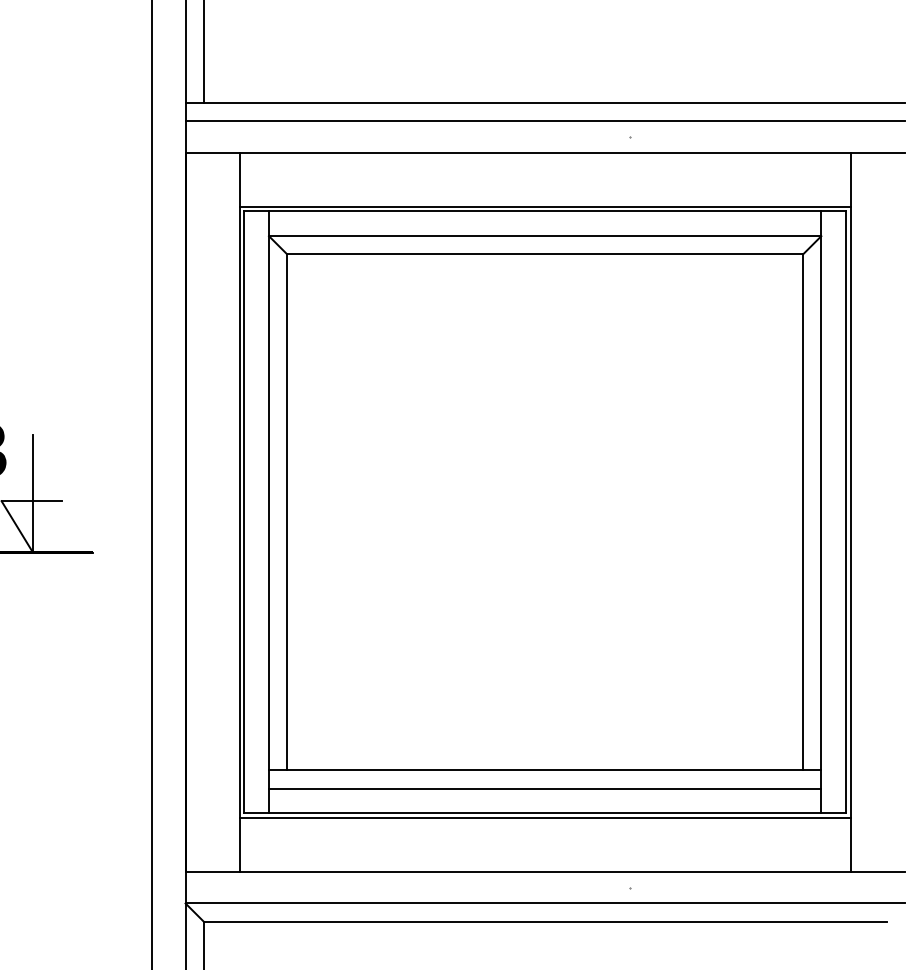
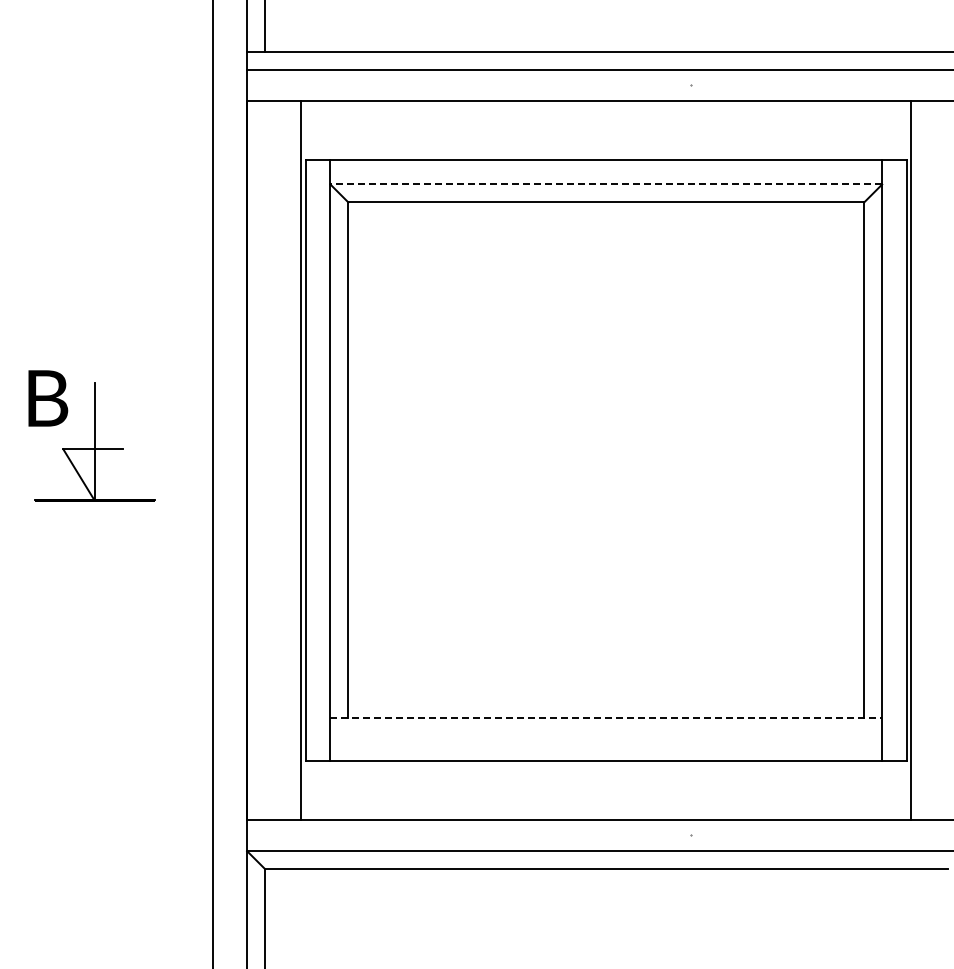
line: (545, 207) -> (606, 155), removed
line: (545, 236) -> (606, 184), solid -> dashed
line: (545, 770) -> (606, 718), solid -> dashed
line: (545, 788) -> (606, 736), removed
line: (545, 817) -> (606, 765), removed

